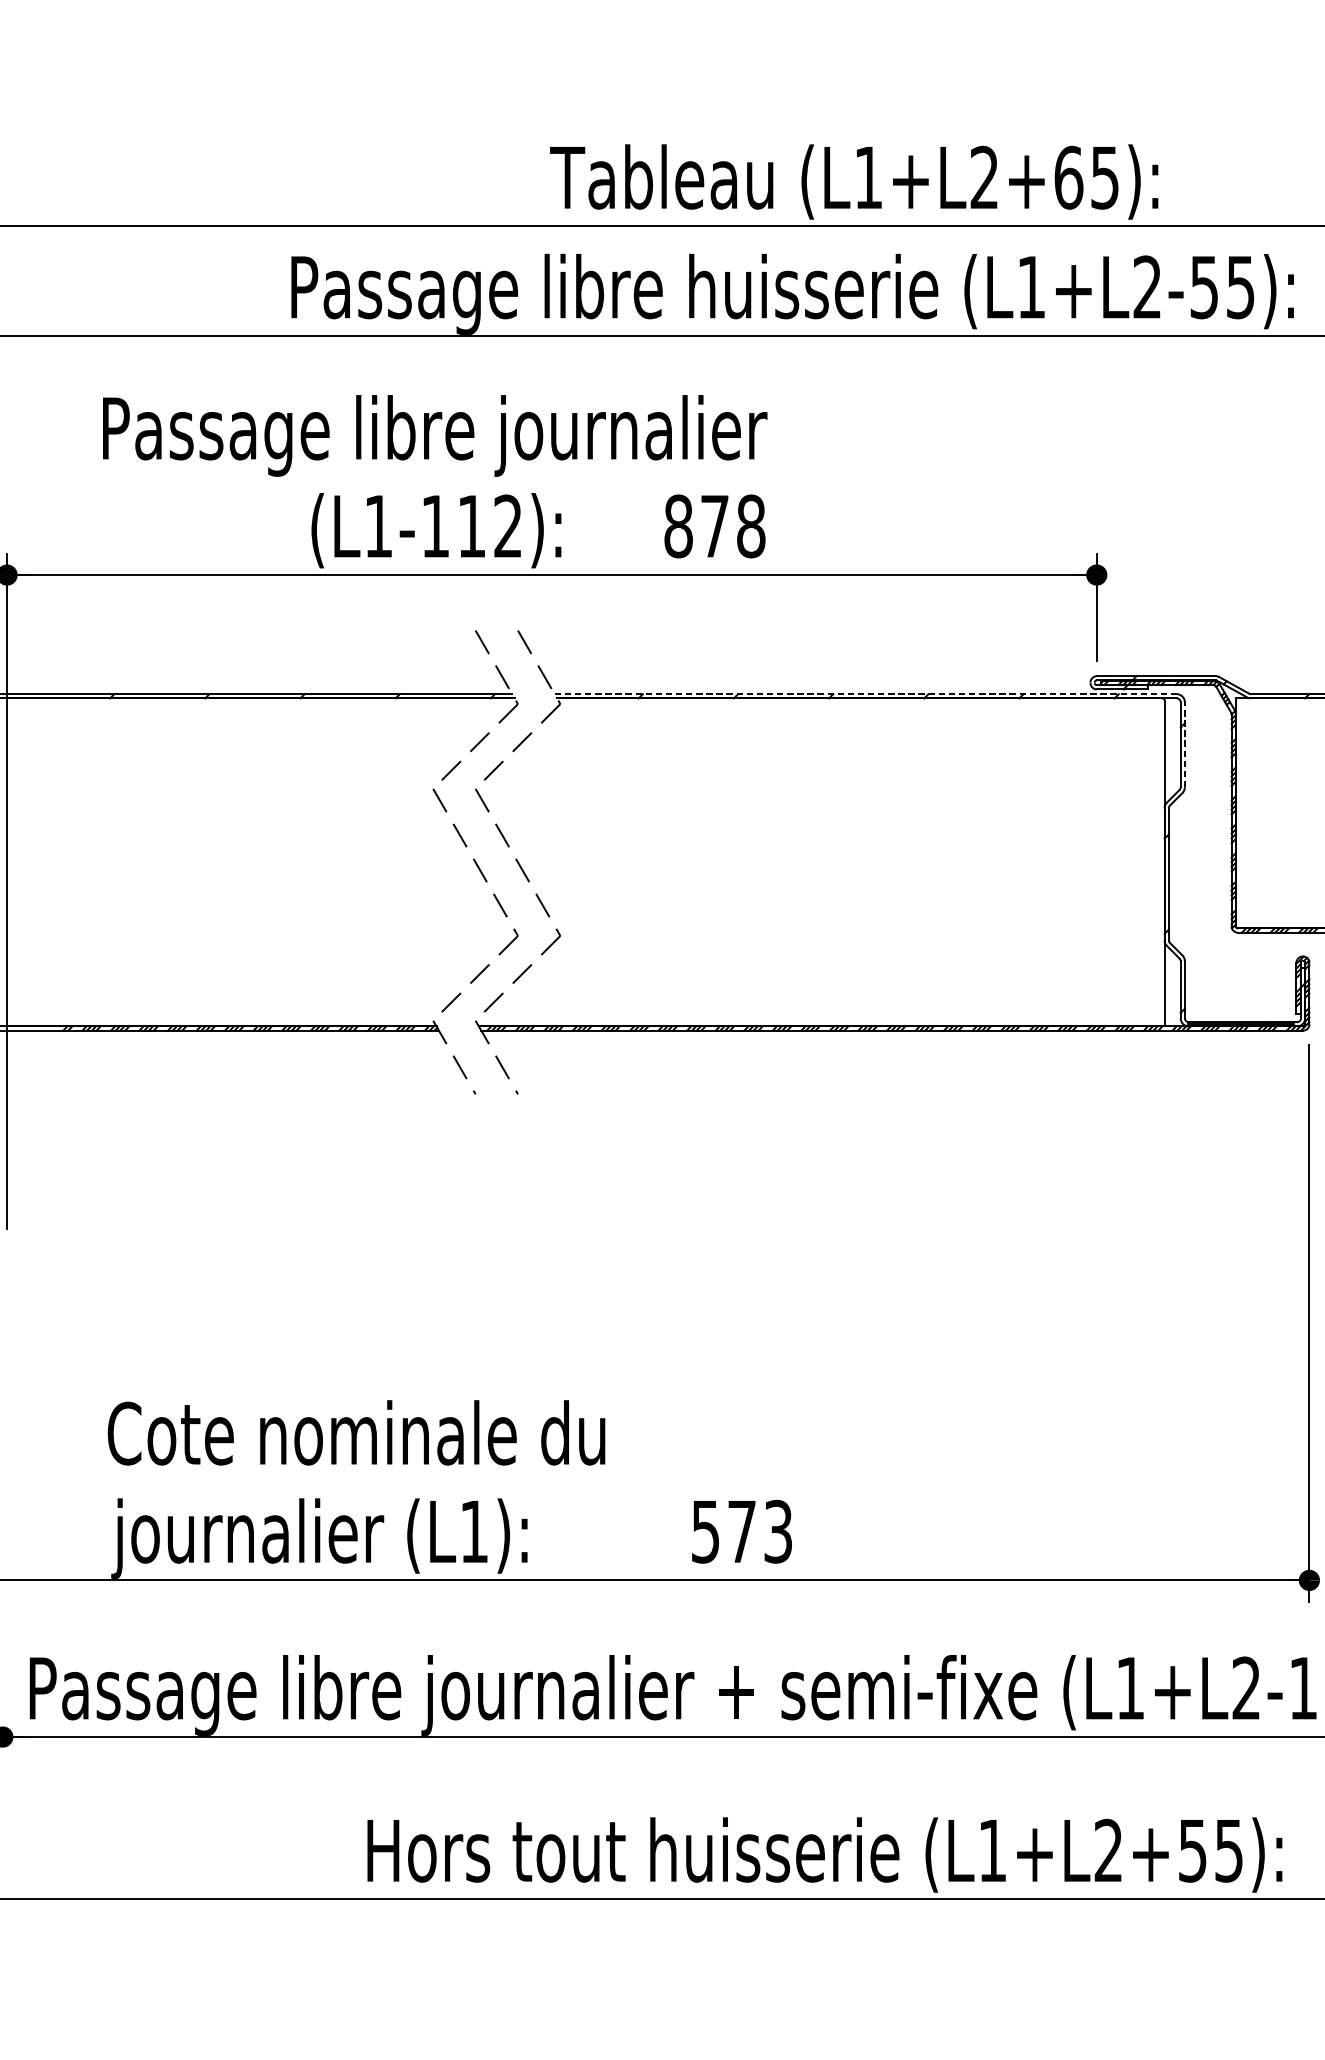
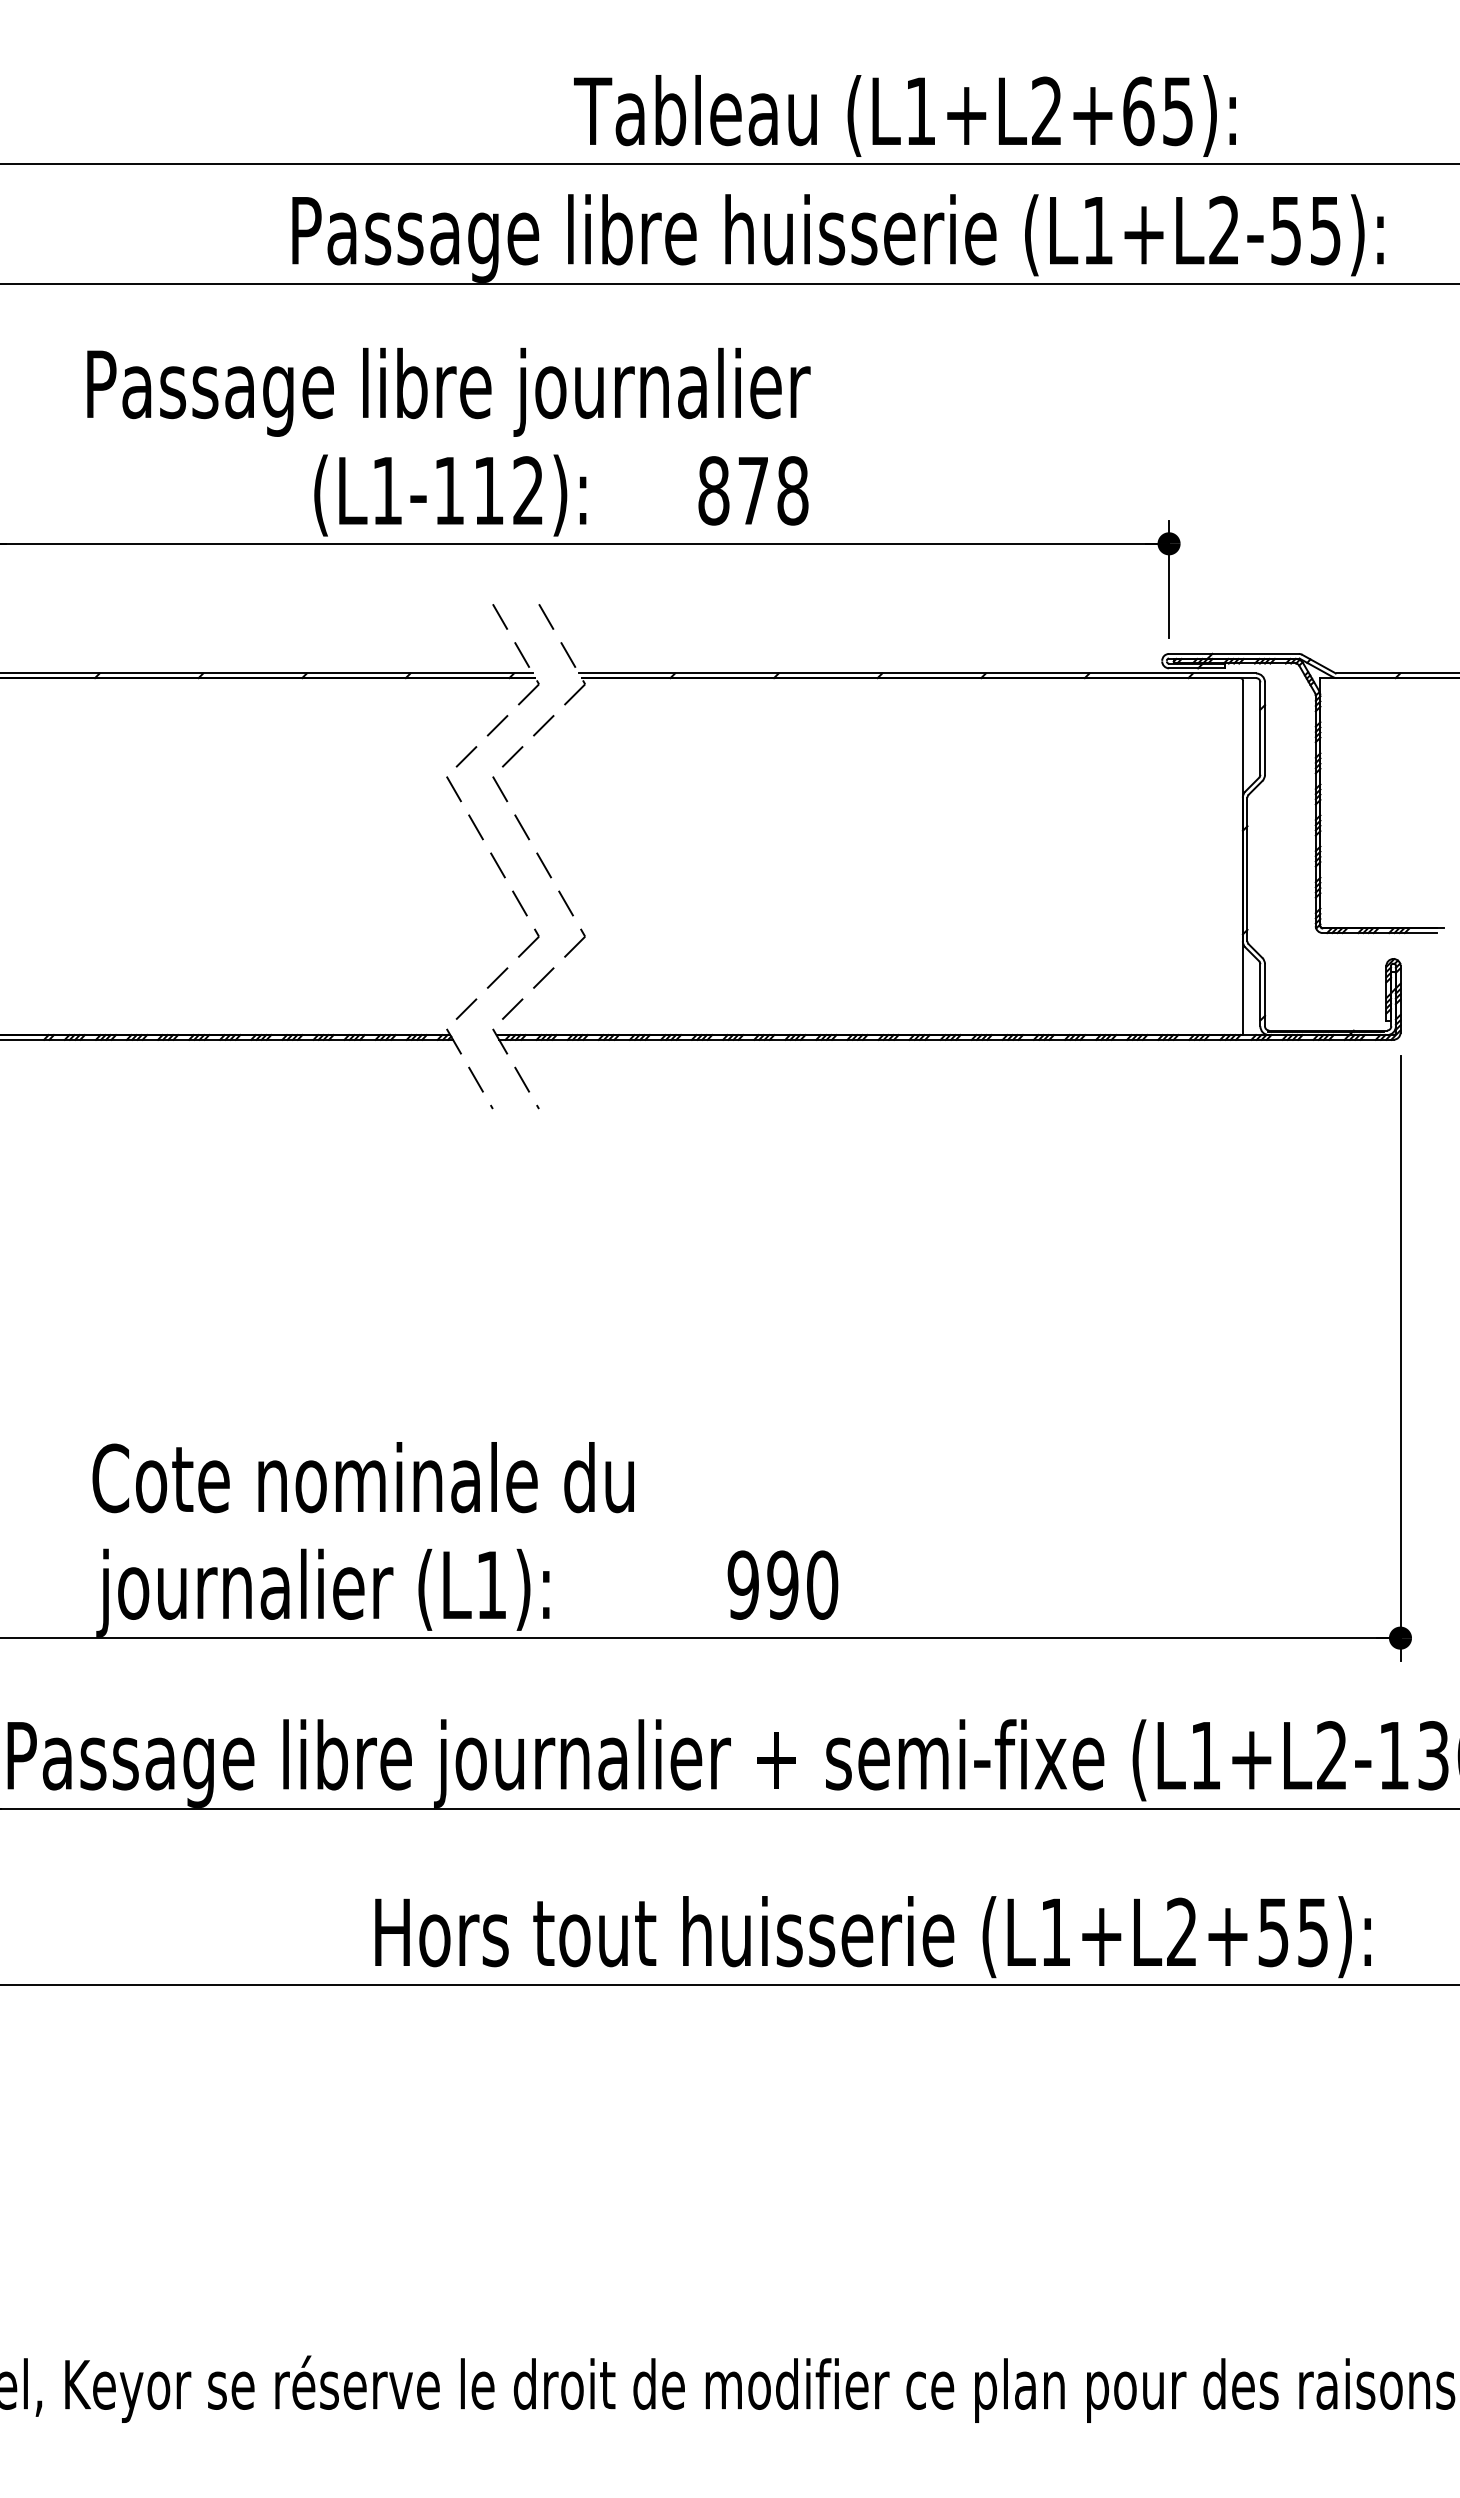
line: (865, 694) -> (917, 673), dashed -> solid
line: (1184, 744) -> (1264, 728), dashed -> solid
text: (741, 1531) -> (782, 1584), 573 -> 990

